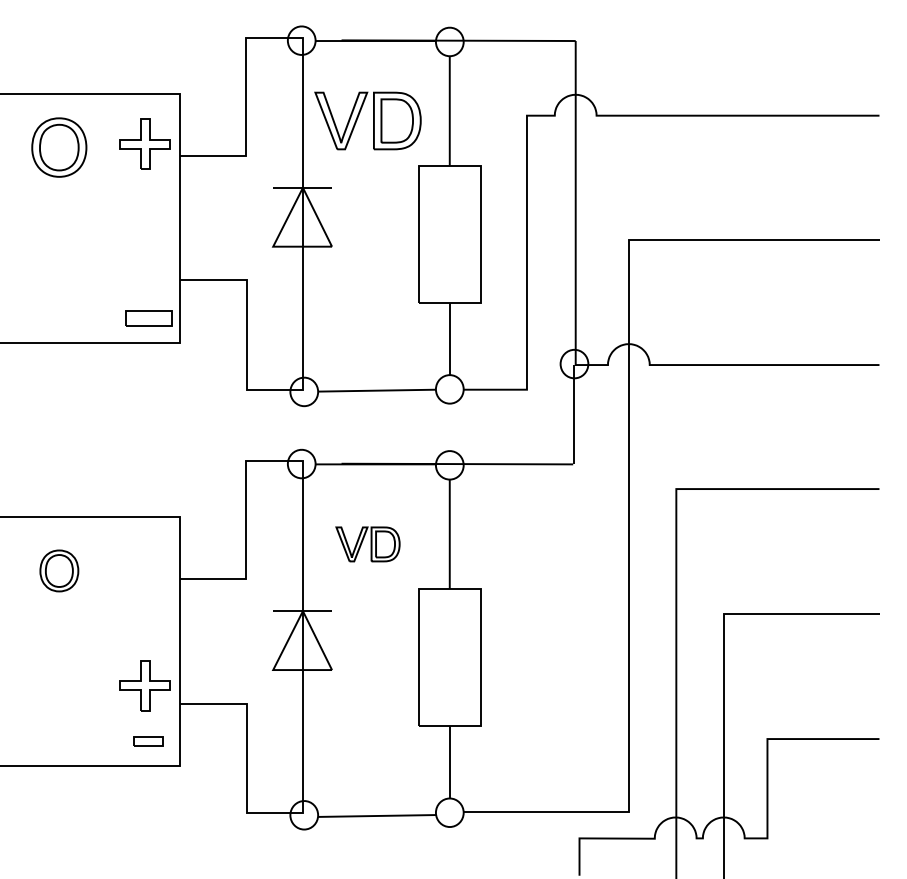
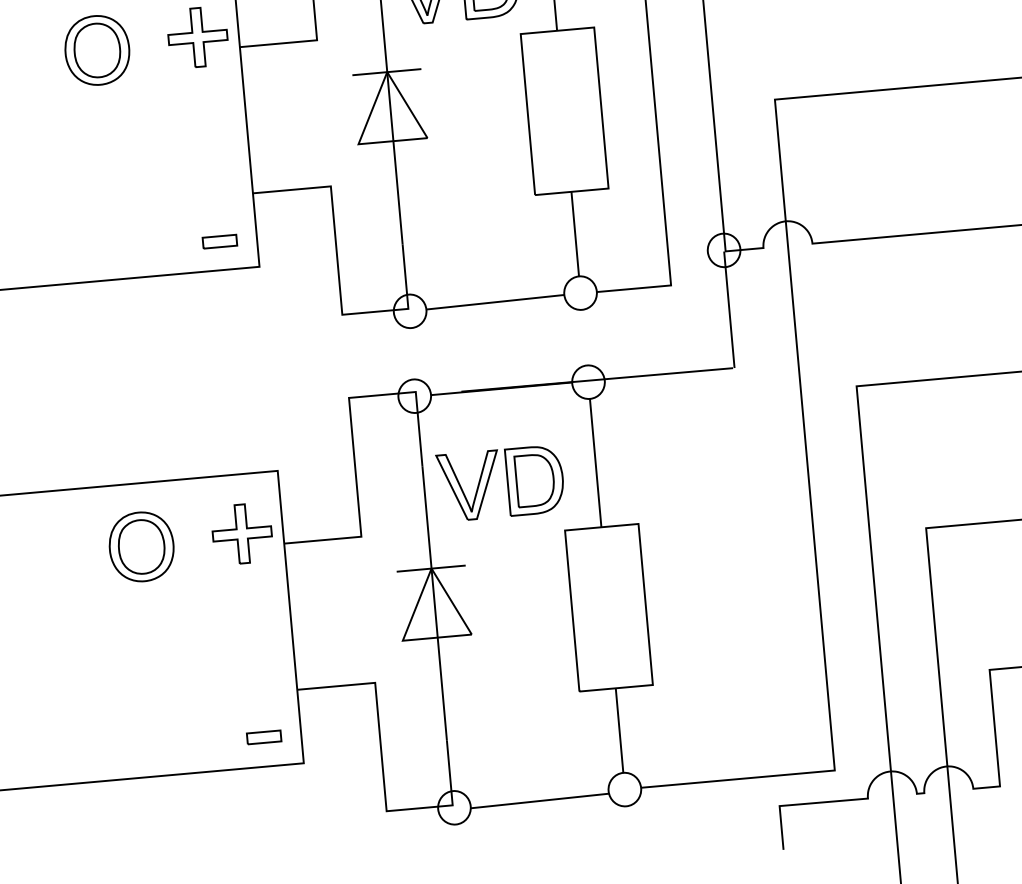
part: (148, 318) -> (219, 241), size x0.62
part: (367, 544) -> (500, 483), size x1.67
part: (59, 570) -> (141, 546), size x1.43
part: (144, 685) -> (241, 533), moved

